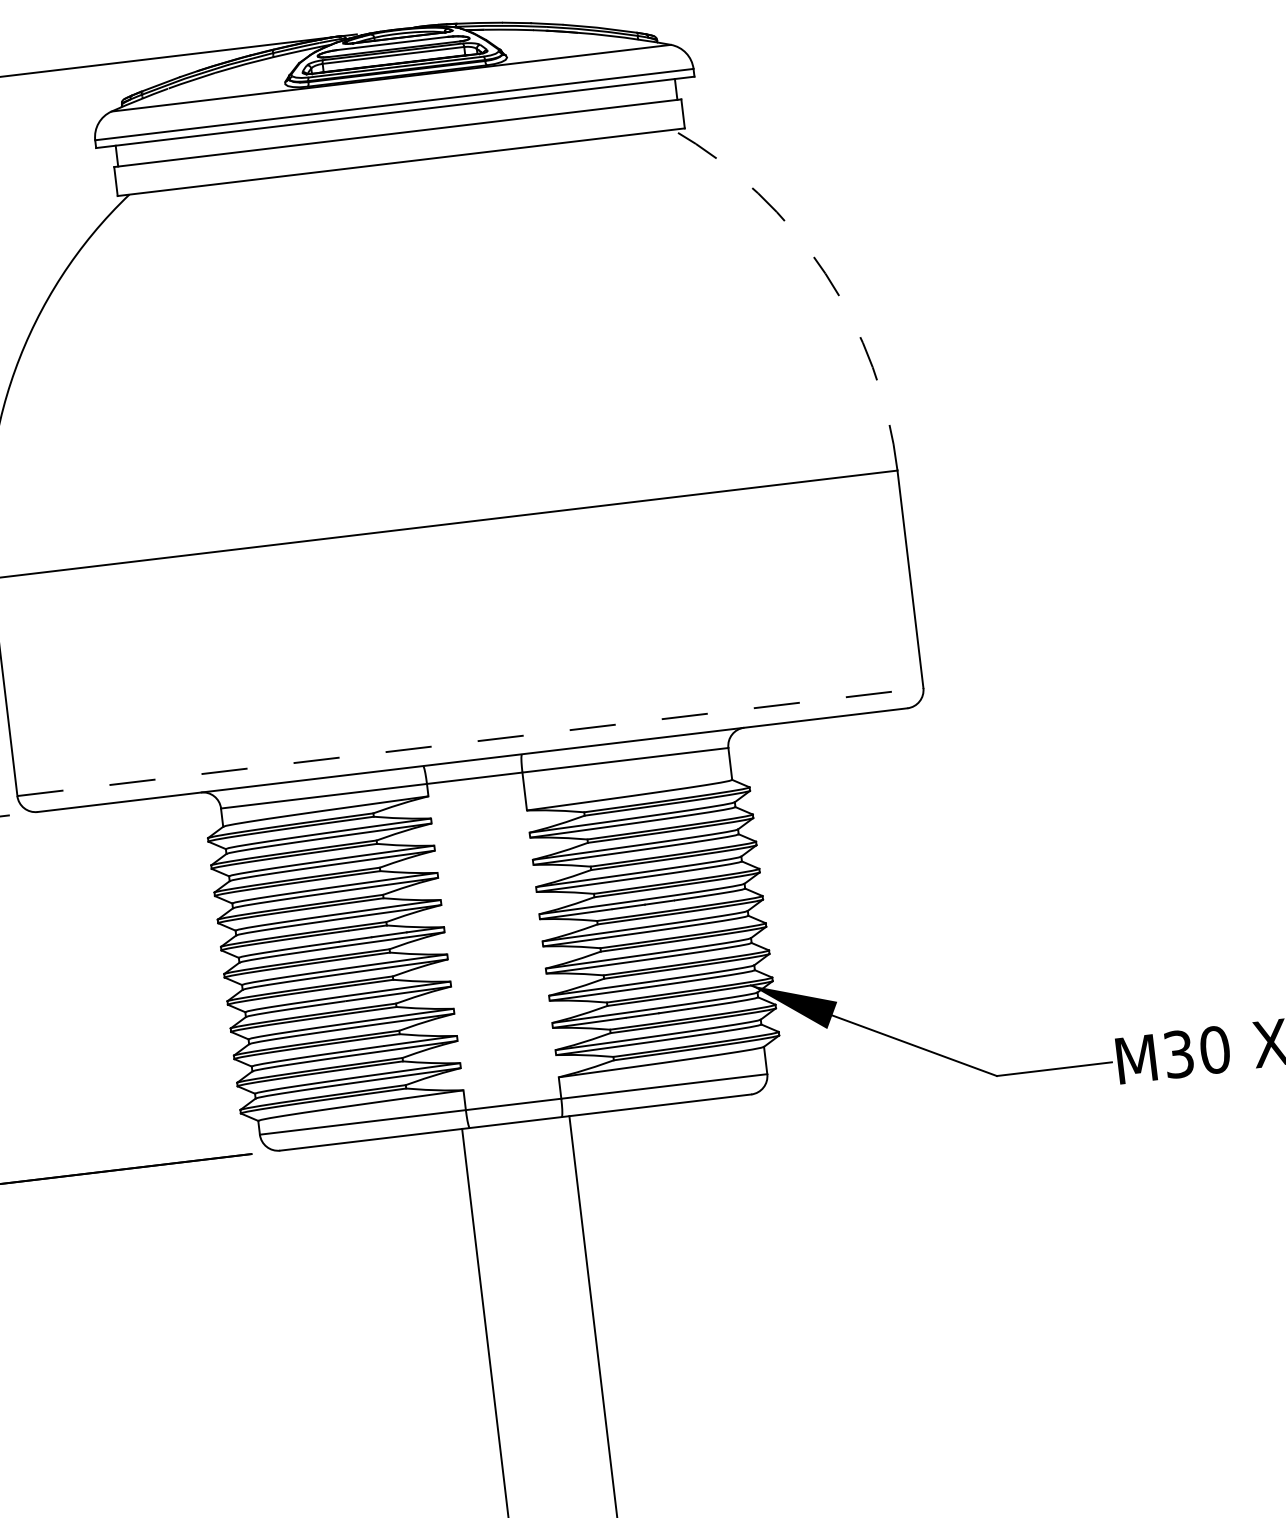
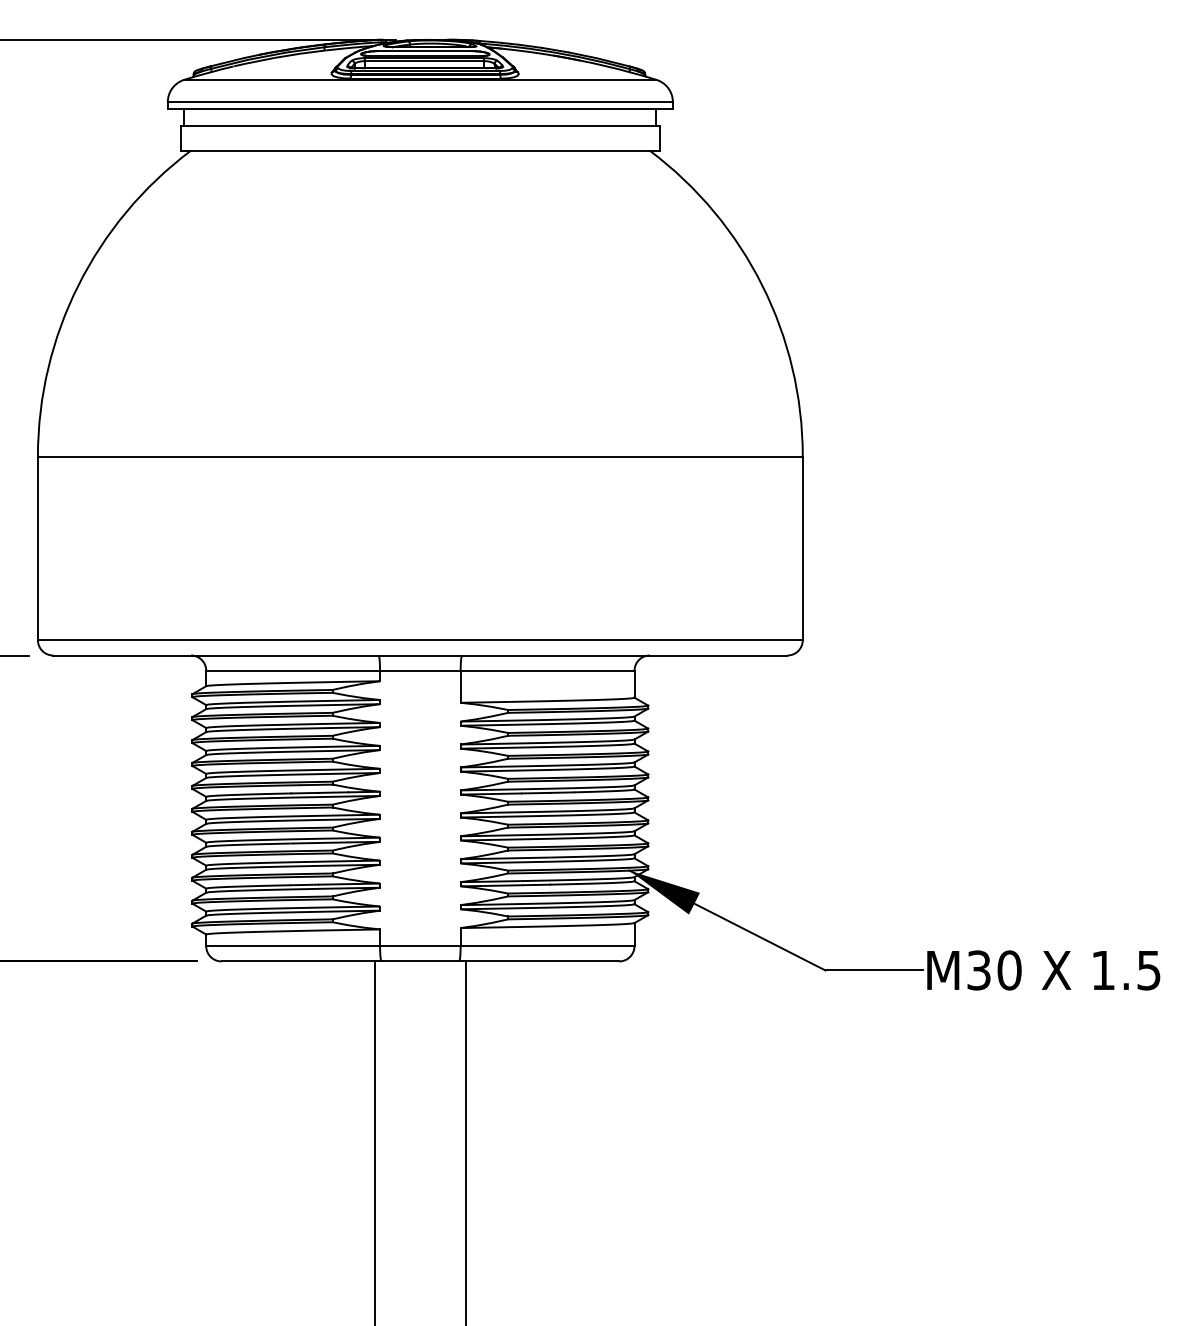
arc: (825, 273) -> (762, 285), dashed -> solid
line: (470, 742) -> (420, 640), dashed -> solid

